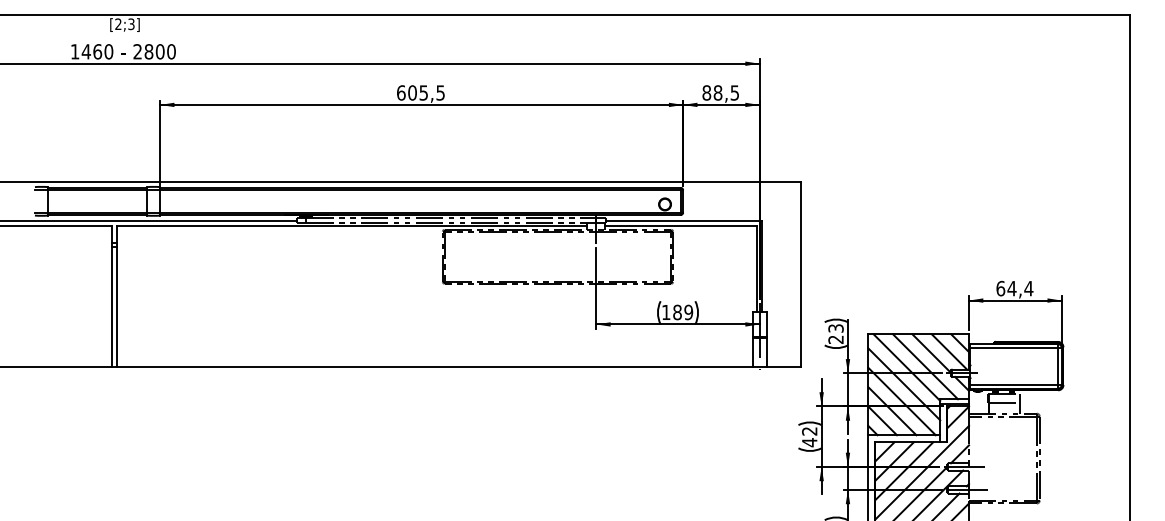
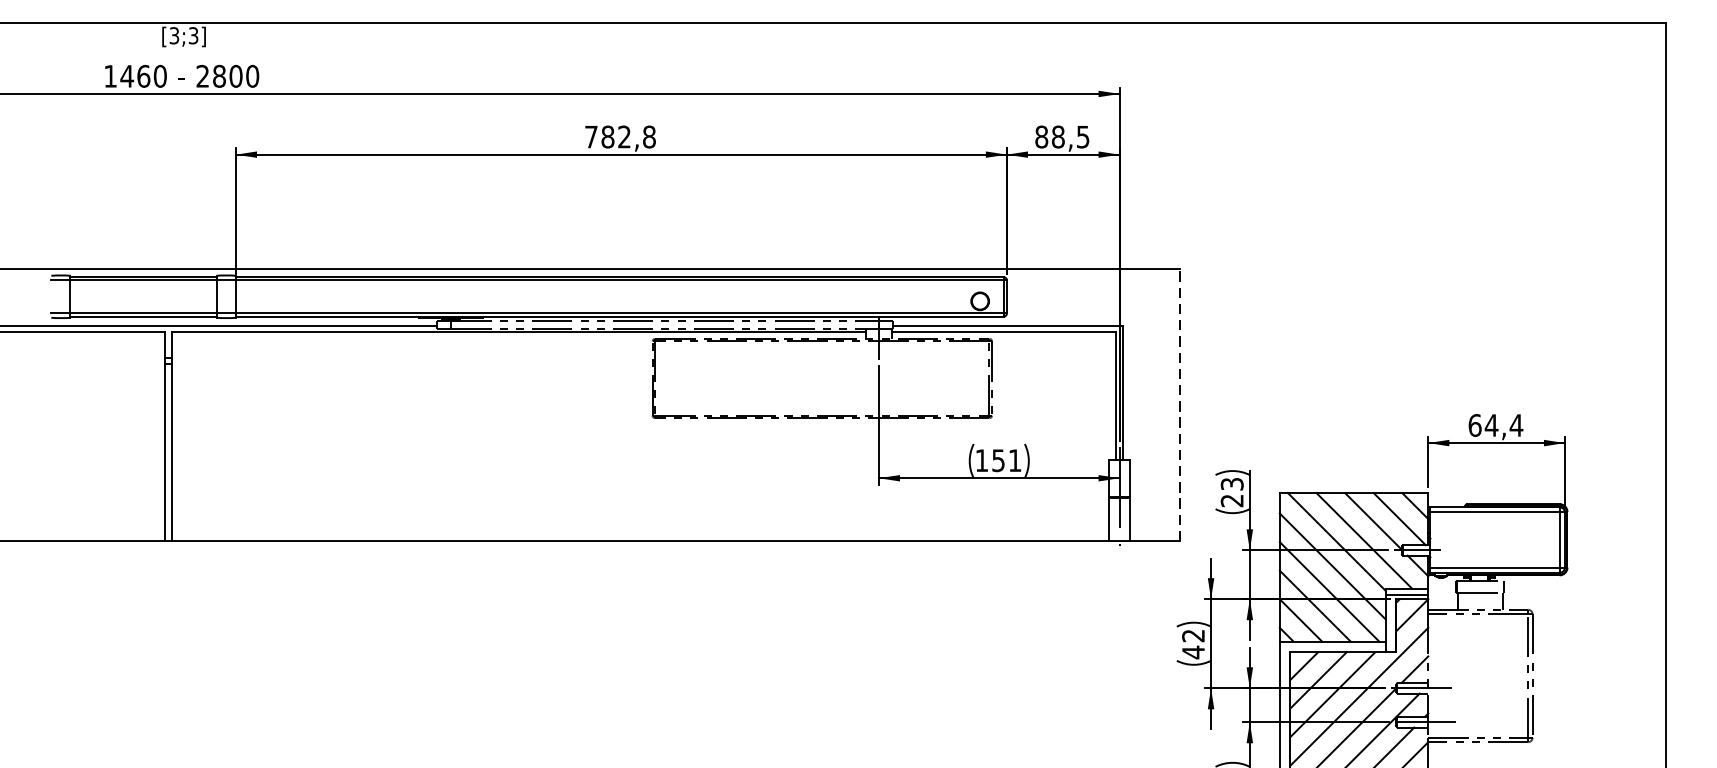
text: (118, 24) -> (174, 36), [2;3] -> [3;3]
text: (421, 92) -> (621, 136), 605,5 -> 782,8
line: (800, 274) -> (1179, 404), solid -> dashed
text: (683, 312) -> (1007, 460), 189 -> 151

